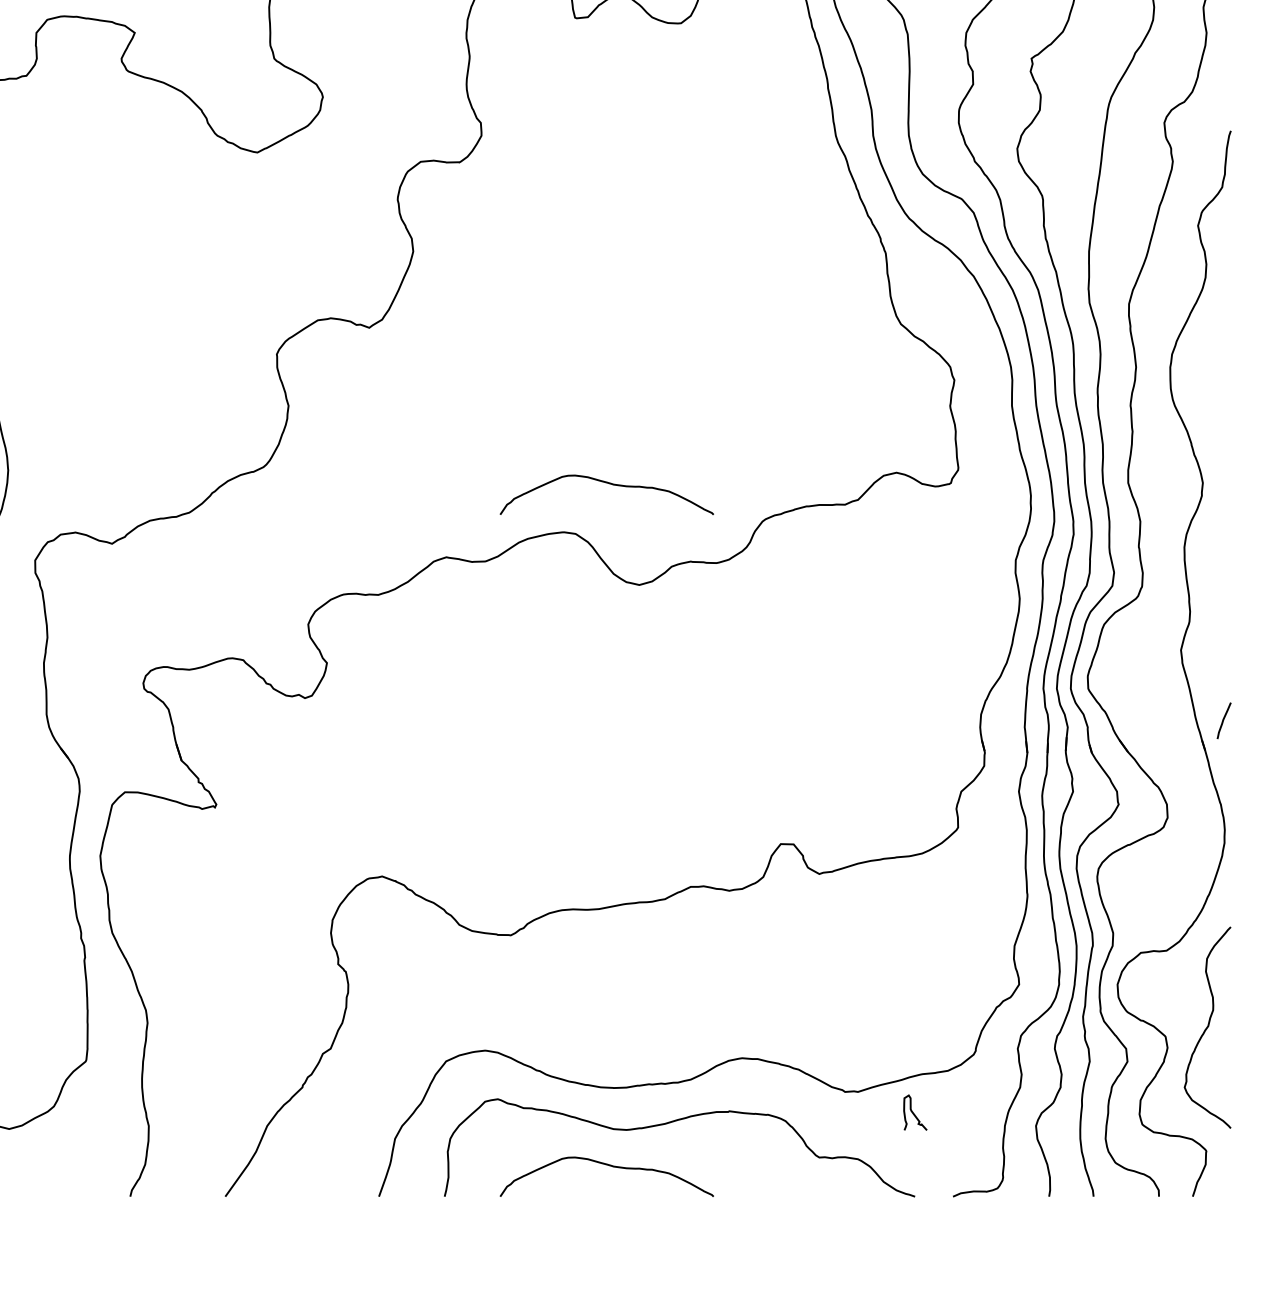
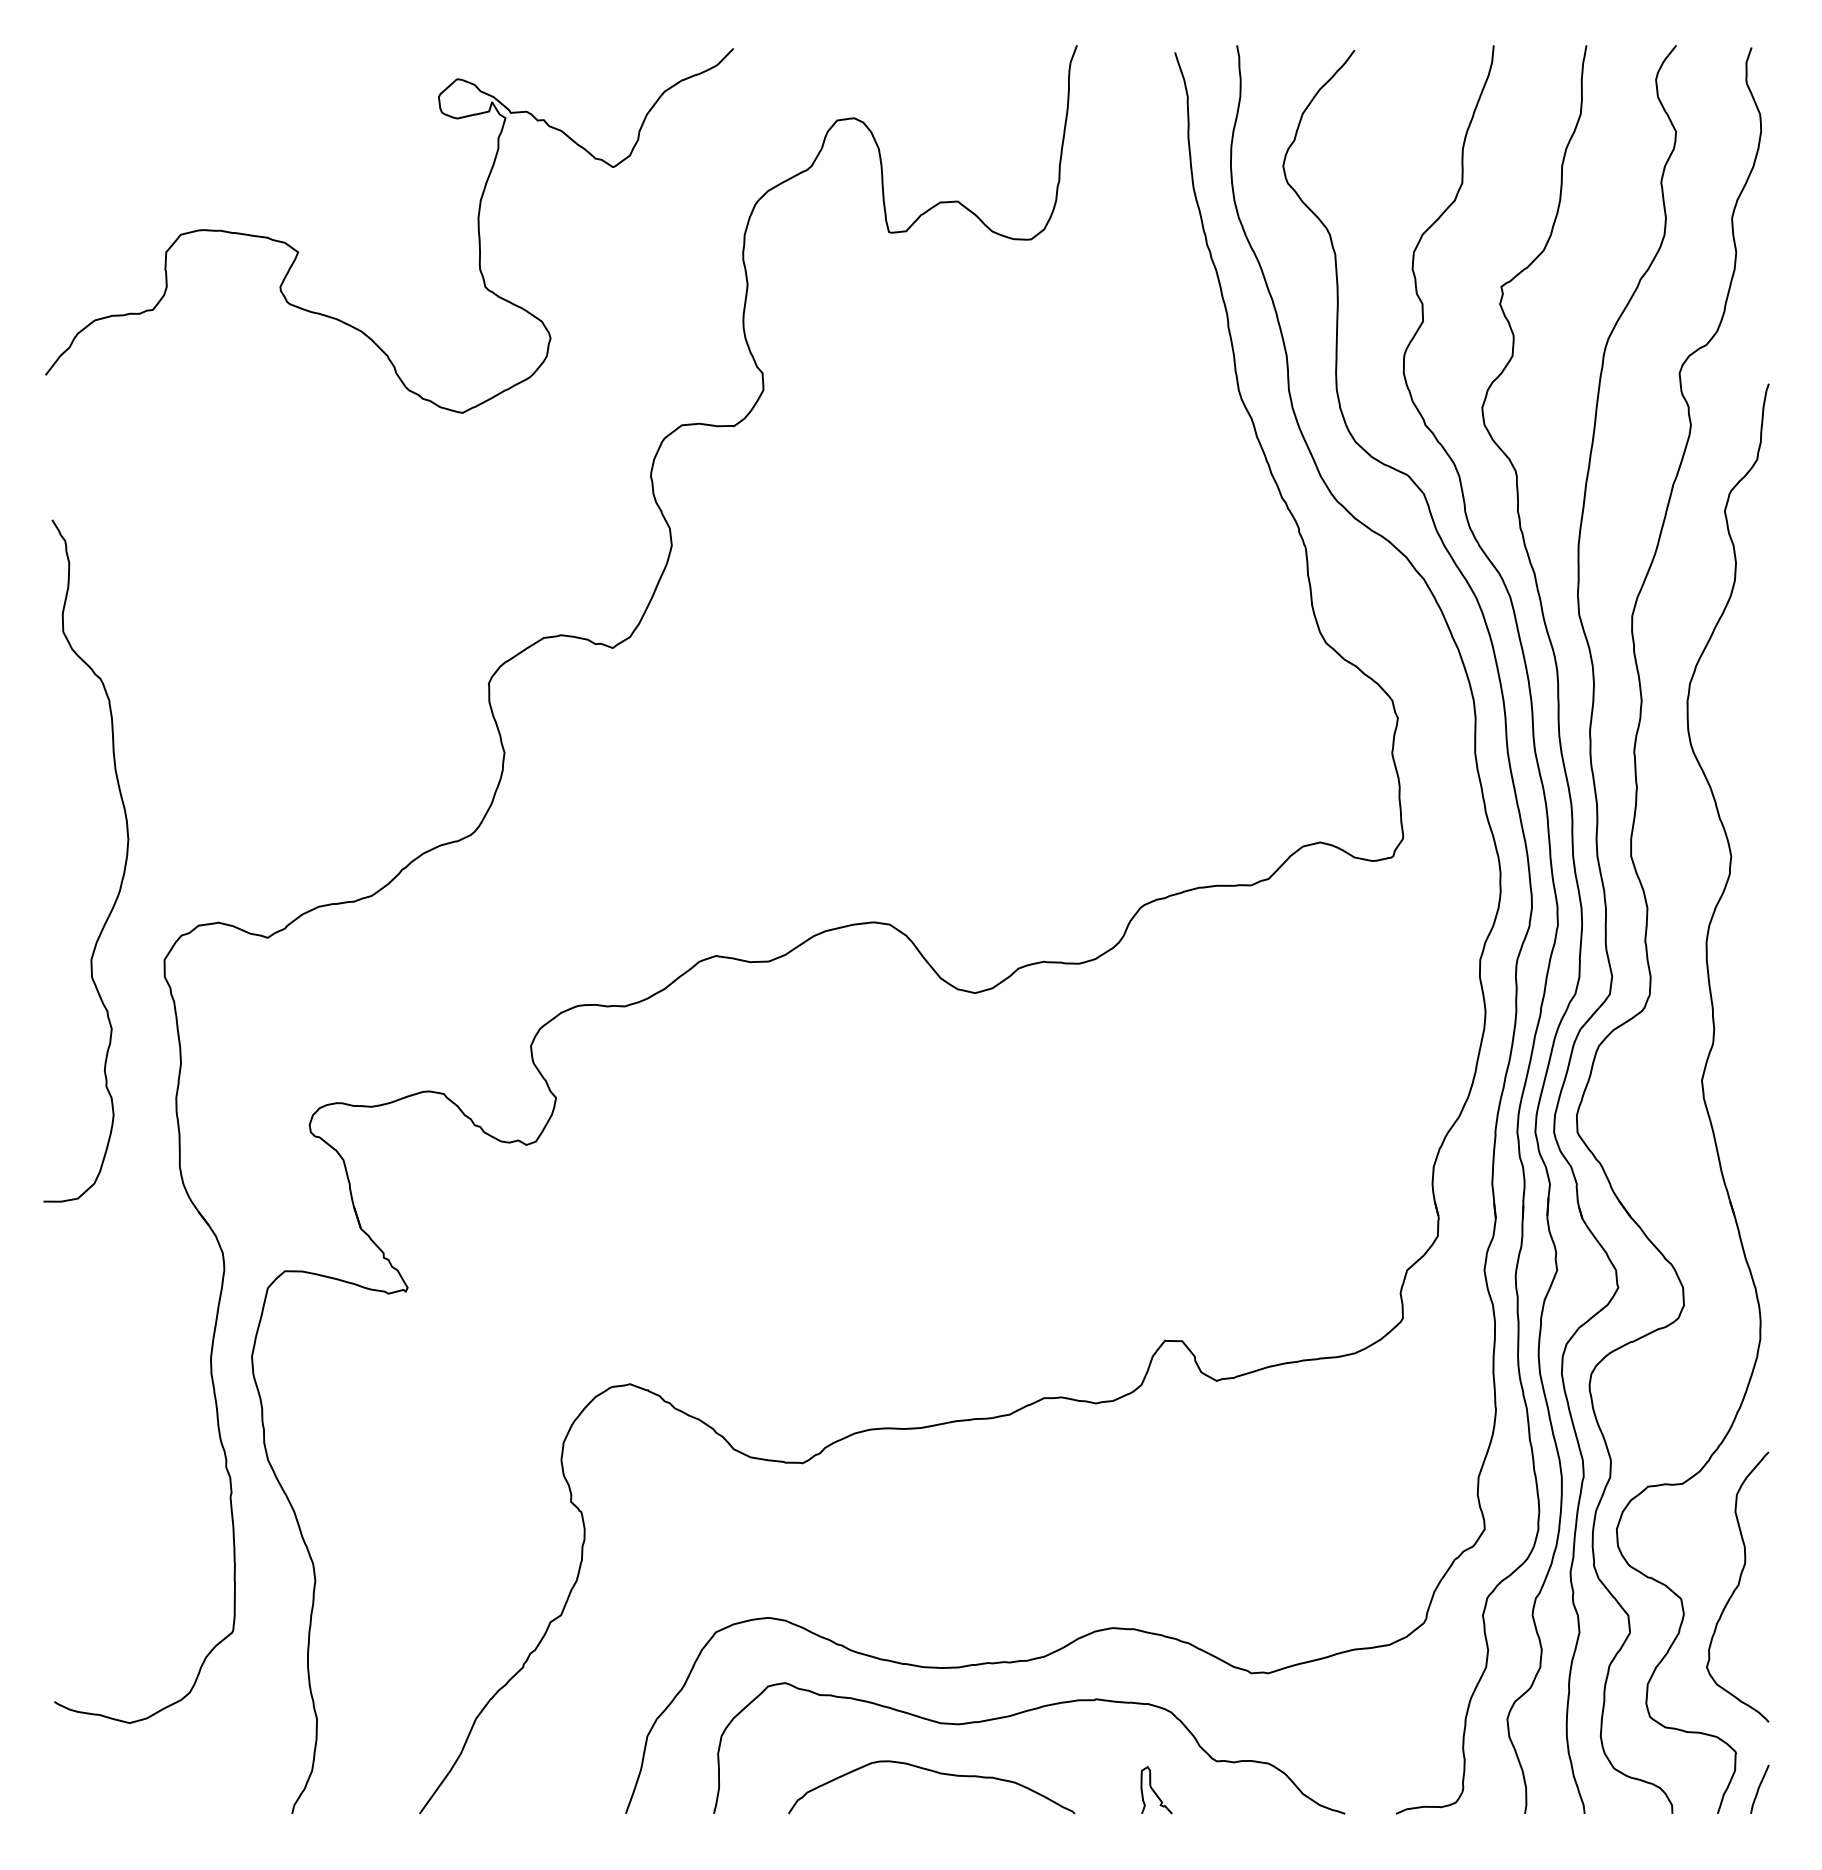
curve: (608, 483) -> (933, 857), removed
curve: (1223, 720) -> (1759, 1788), moved
curve: (914, 1113) -> (1155, 1791), moved

